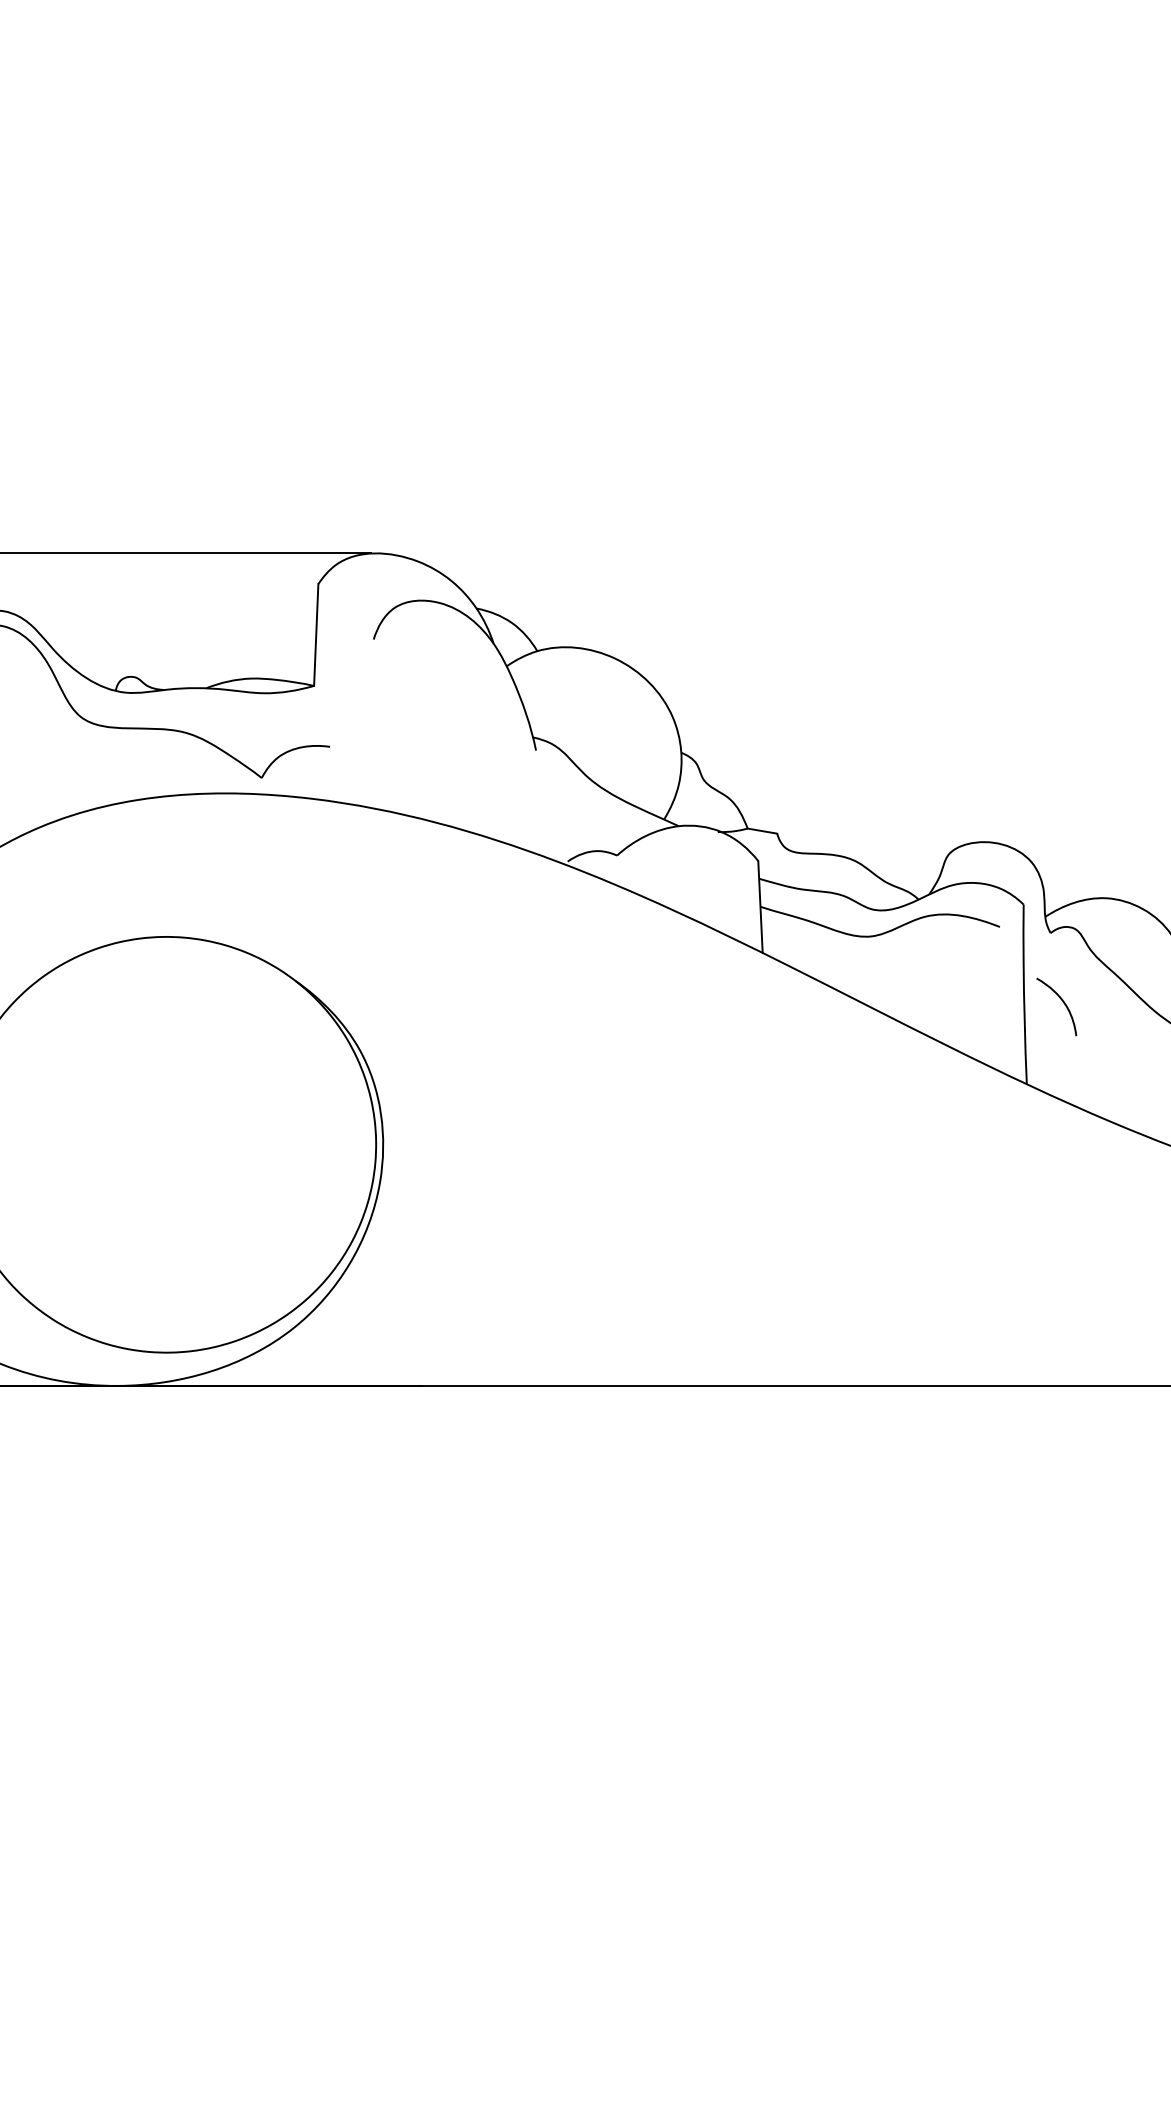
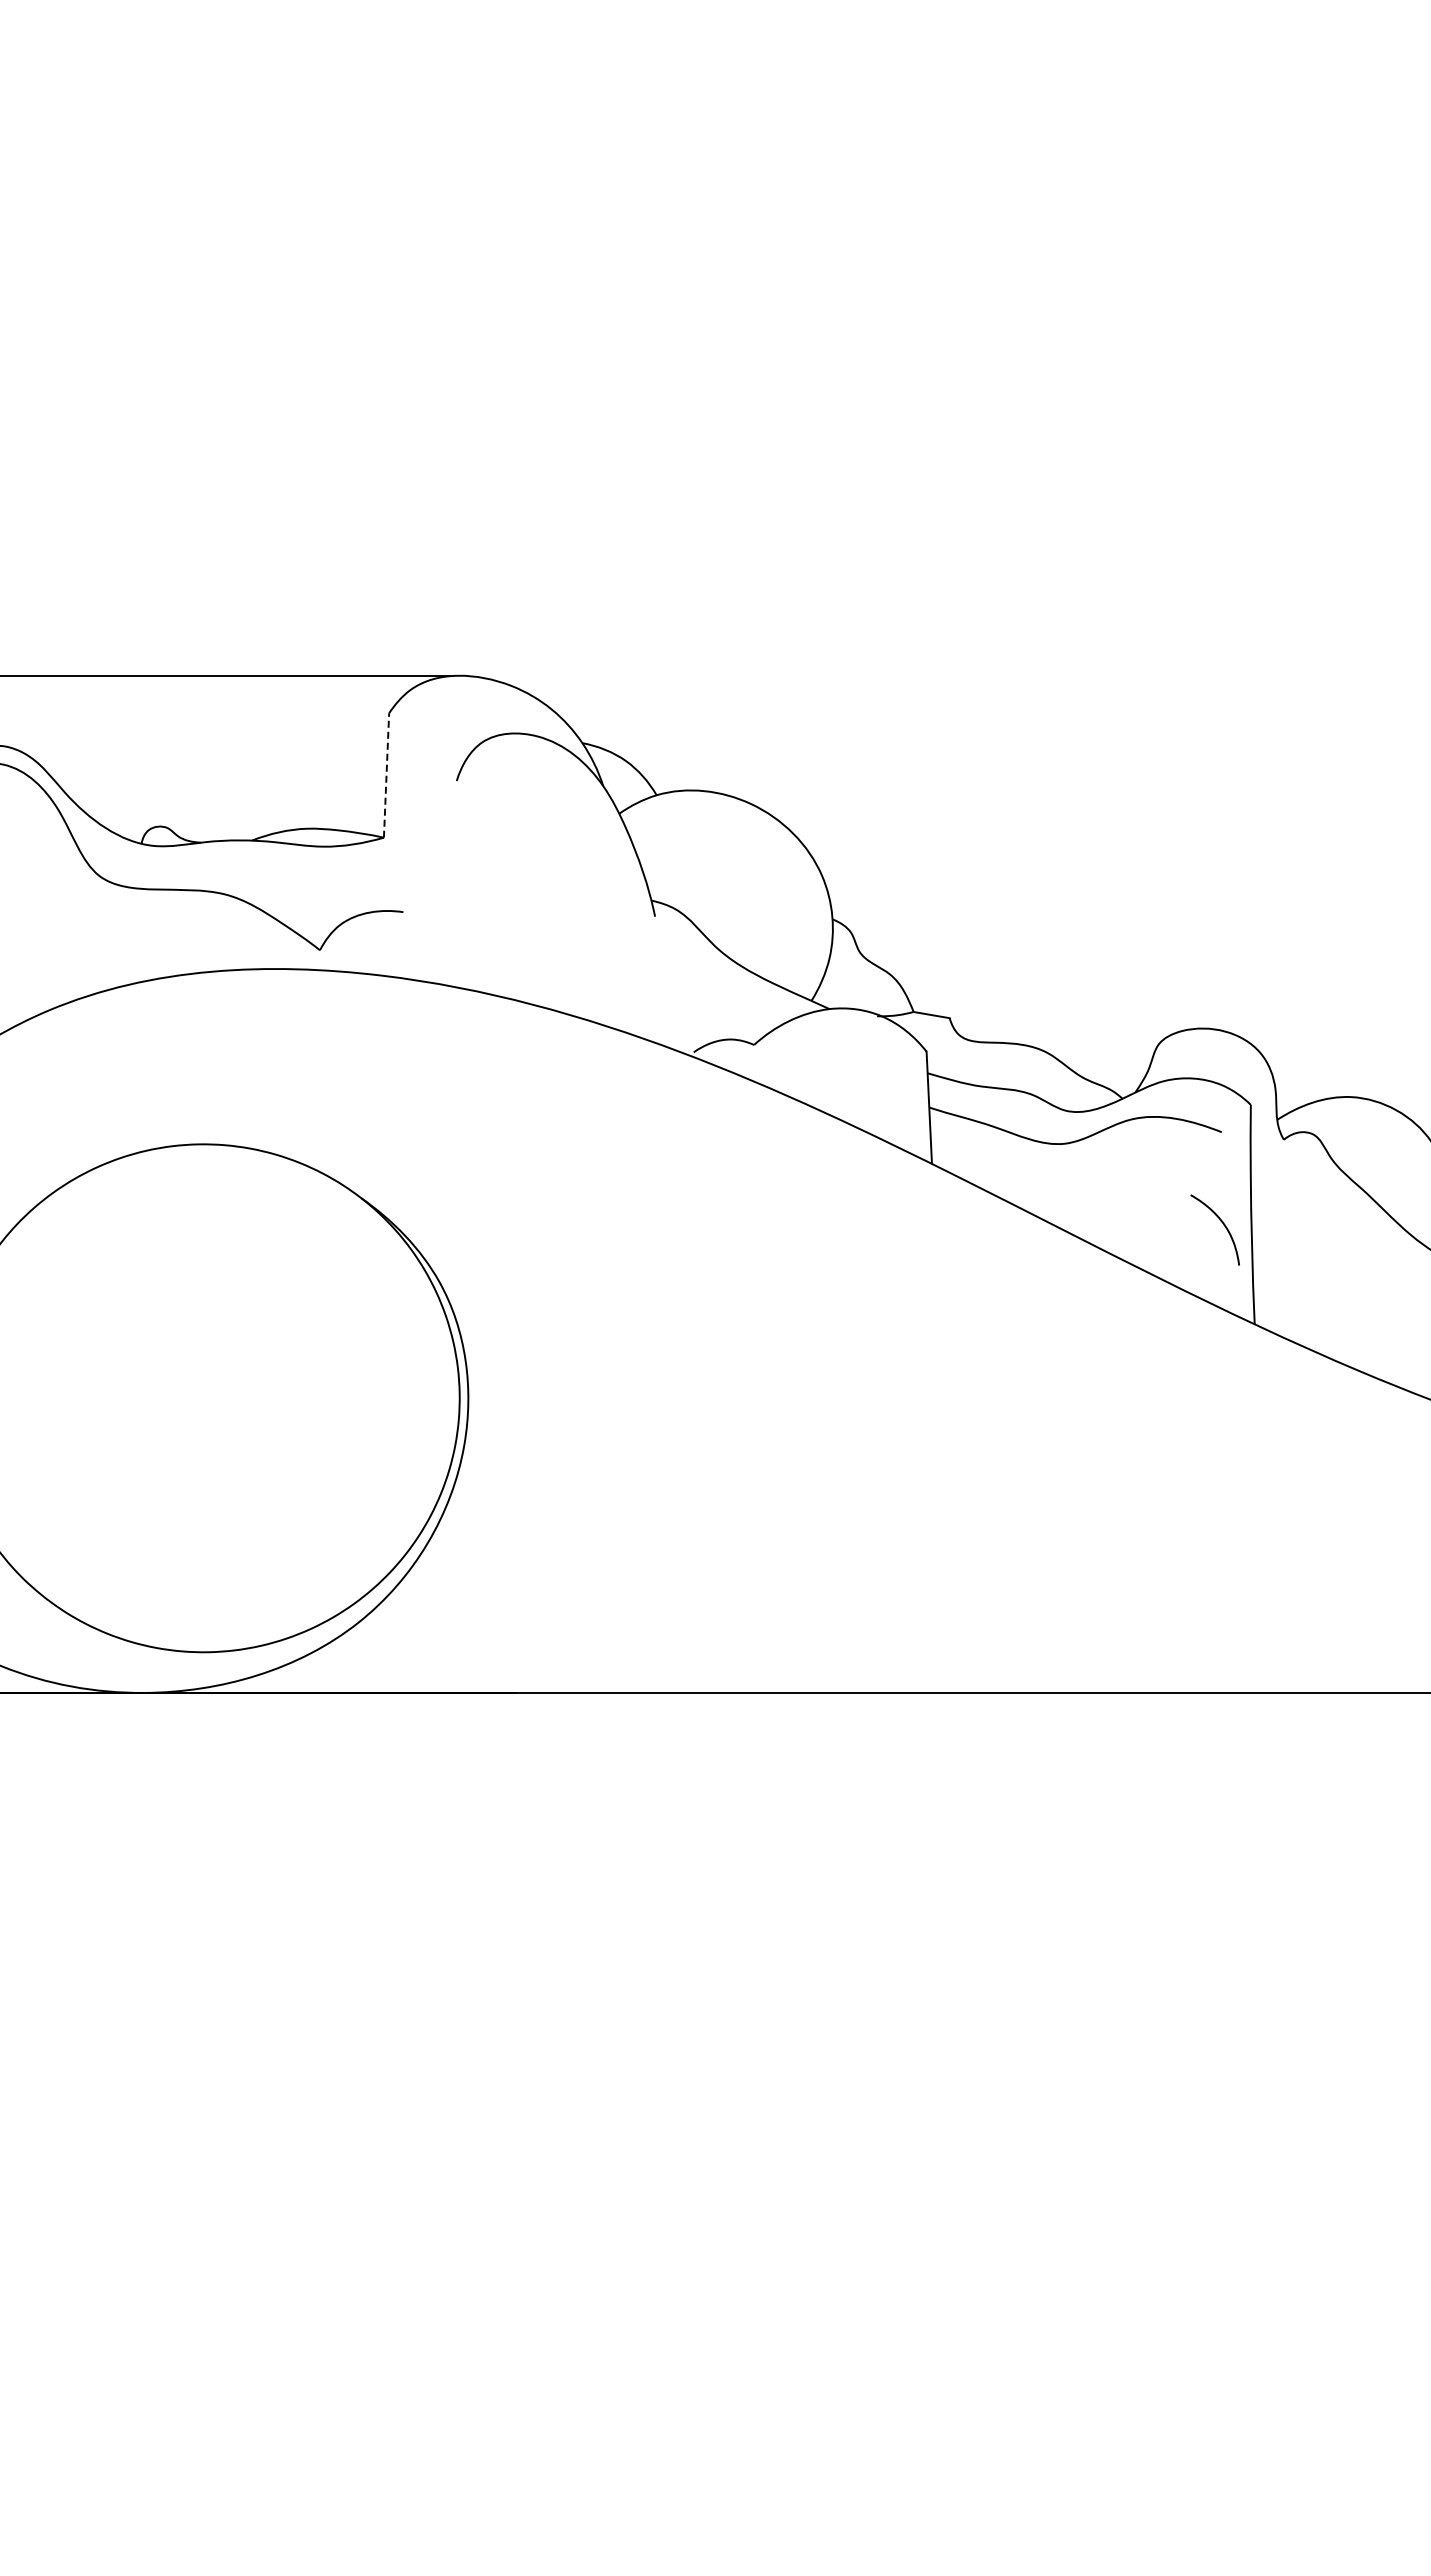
line: (316, 635) -> (386, 775), solid -> dashed
curve: (1063, 1003) -> (1223, 1225), moved

